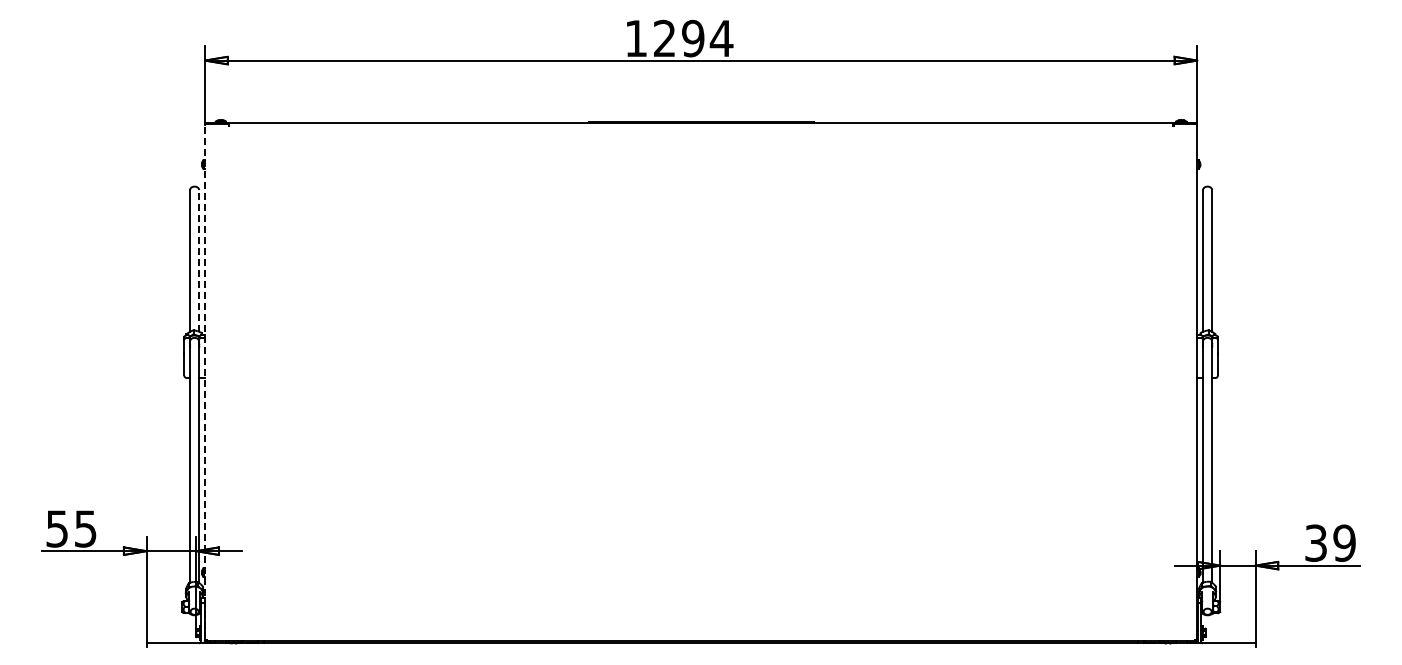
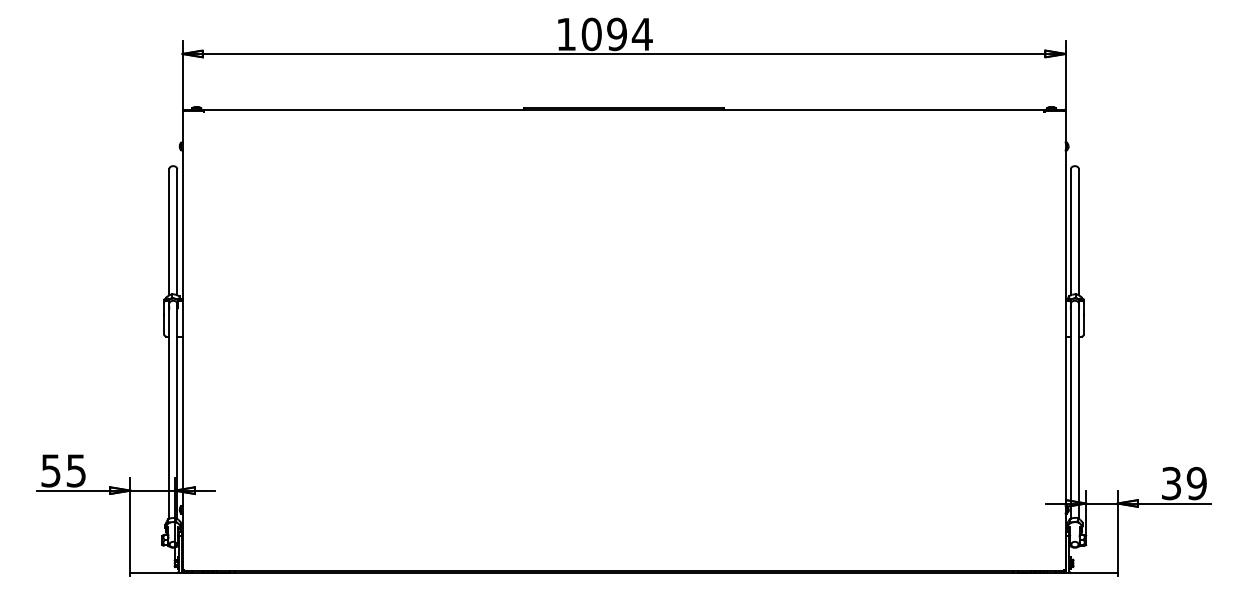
text: (664, 38) -> (591, 34), 1294 -> 1094
line: (199, 260) -> (177, 231), dashed -> solid
line: (205, 382) -> (182, 340), dashed -> solid

